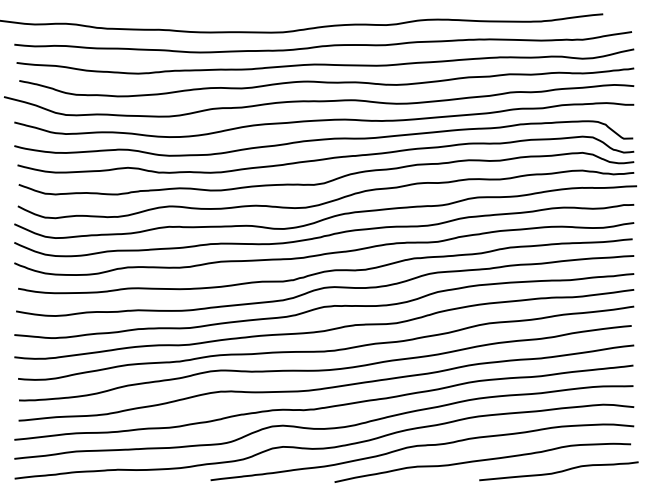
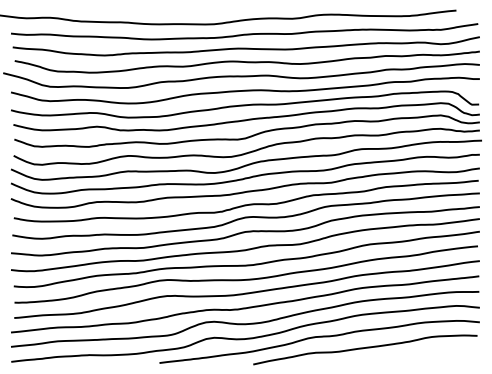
curve: (558, 471) -> (422, 356), removed

